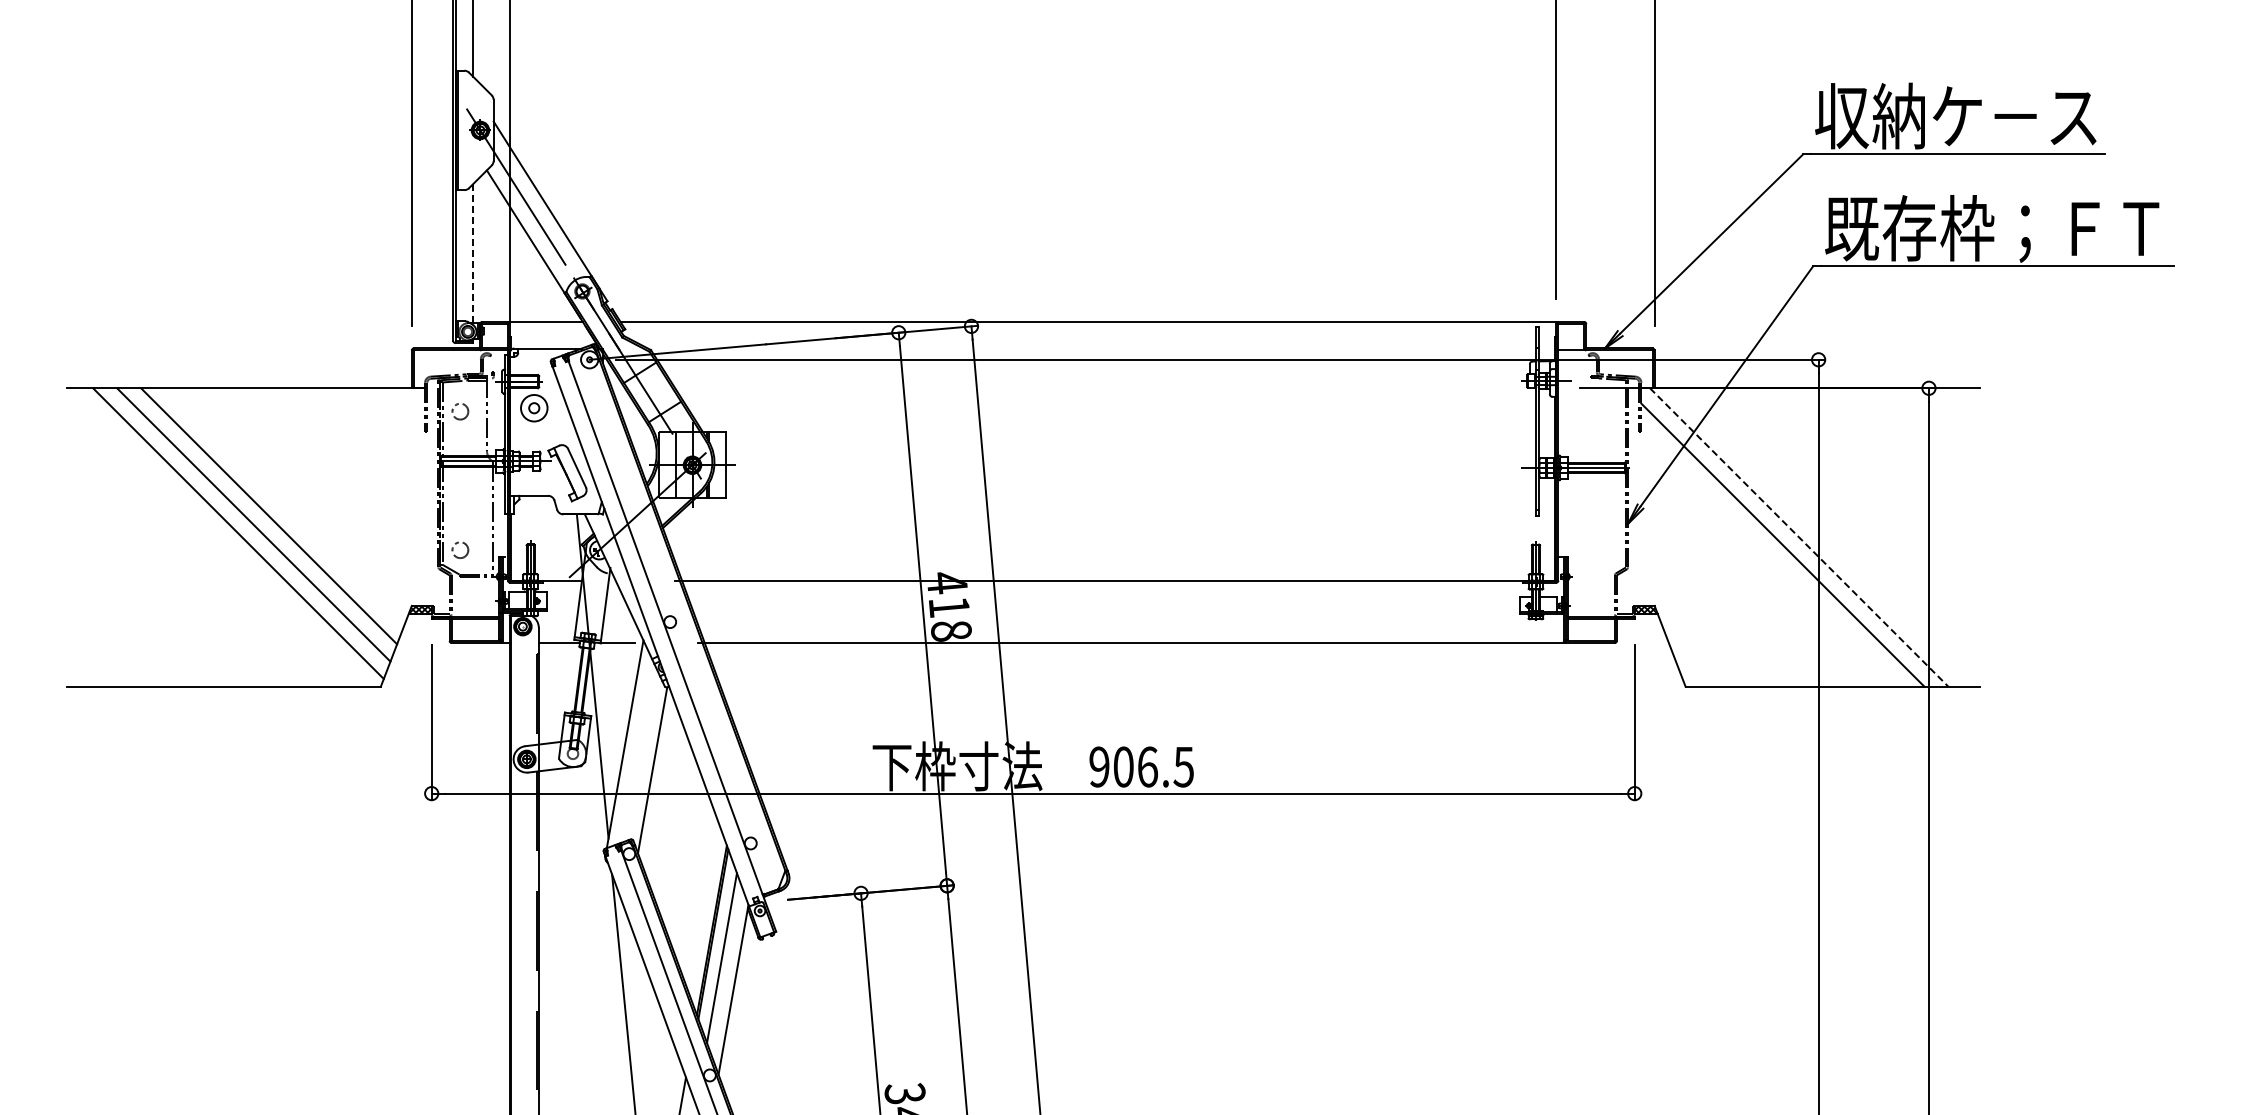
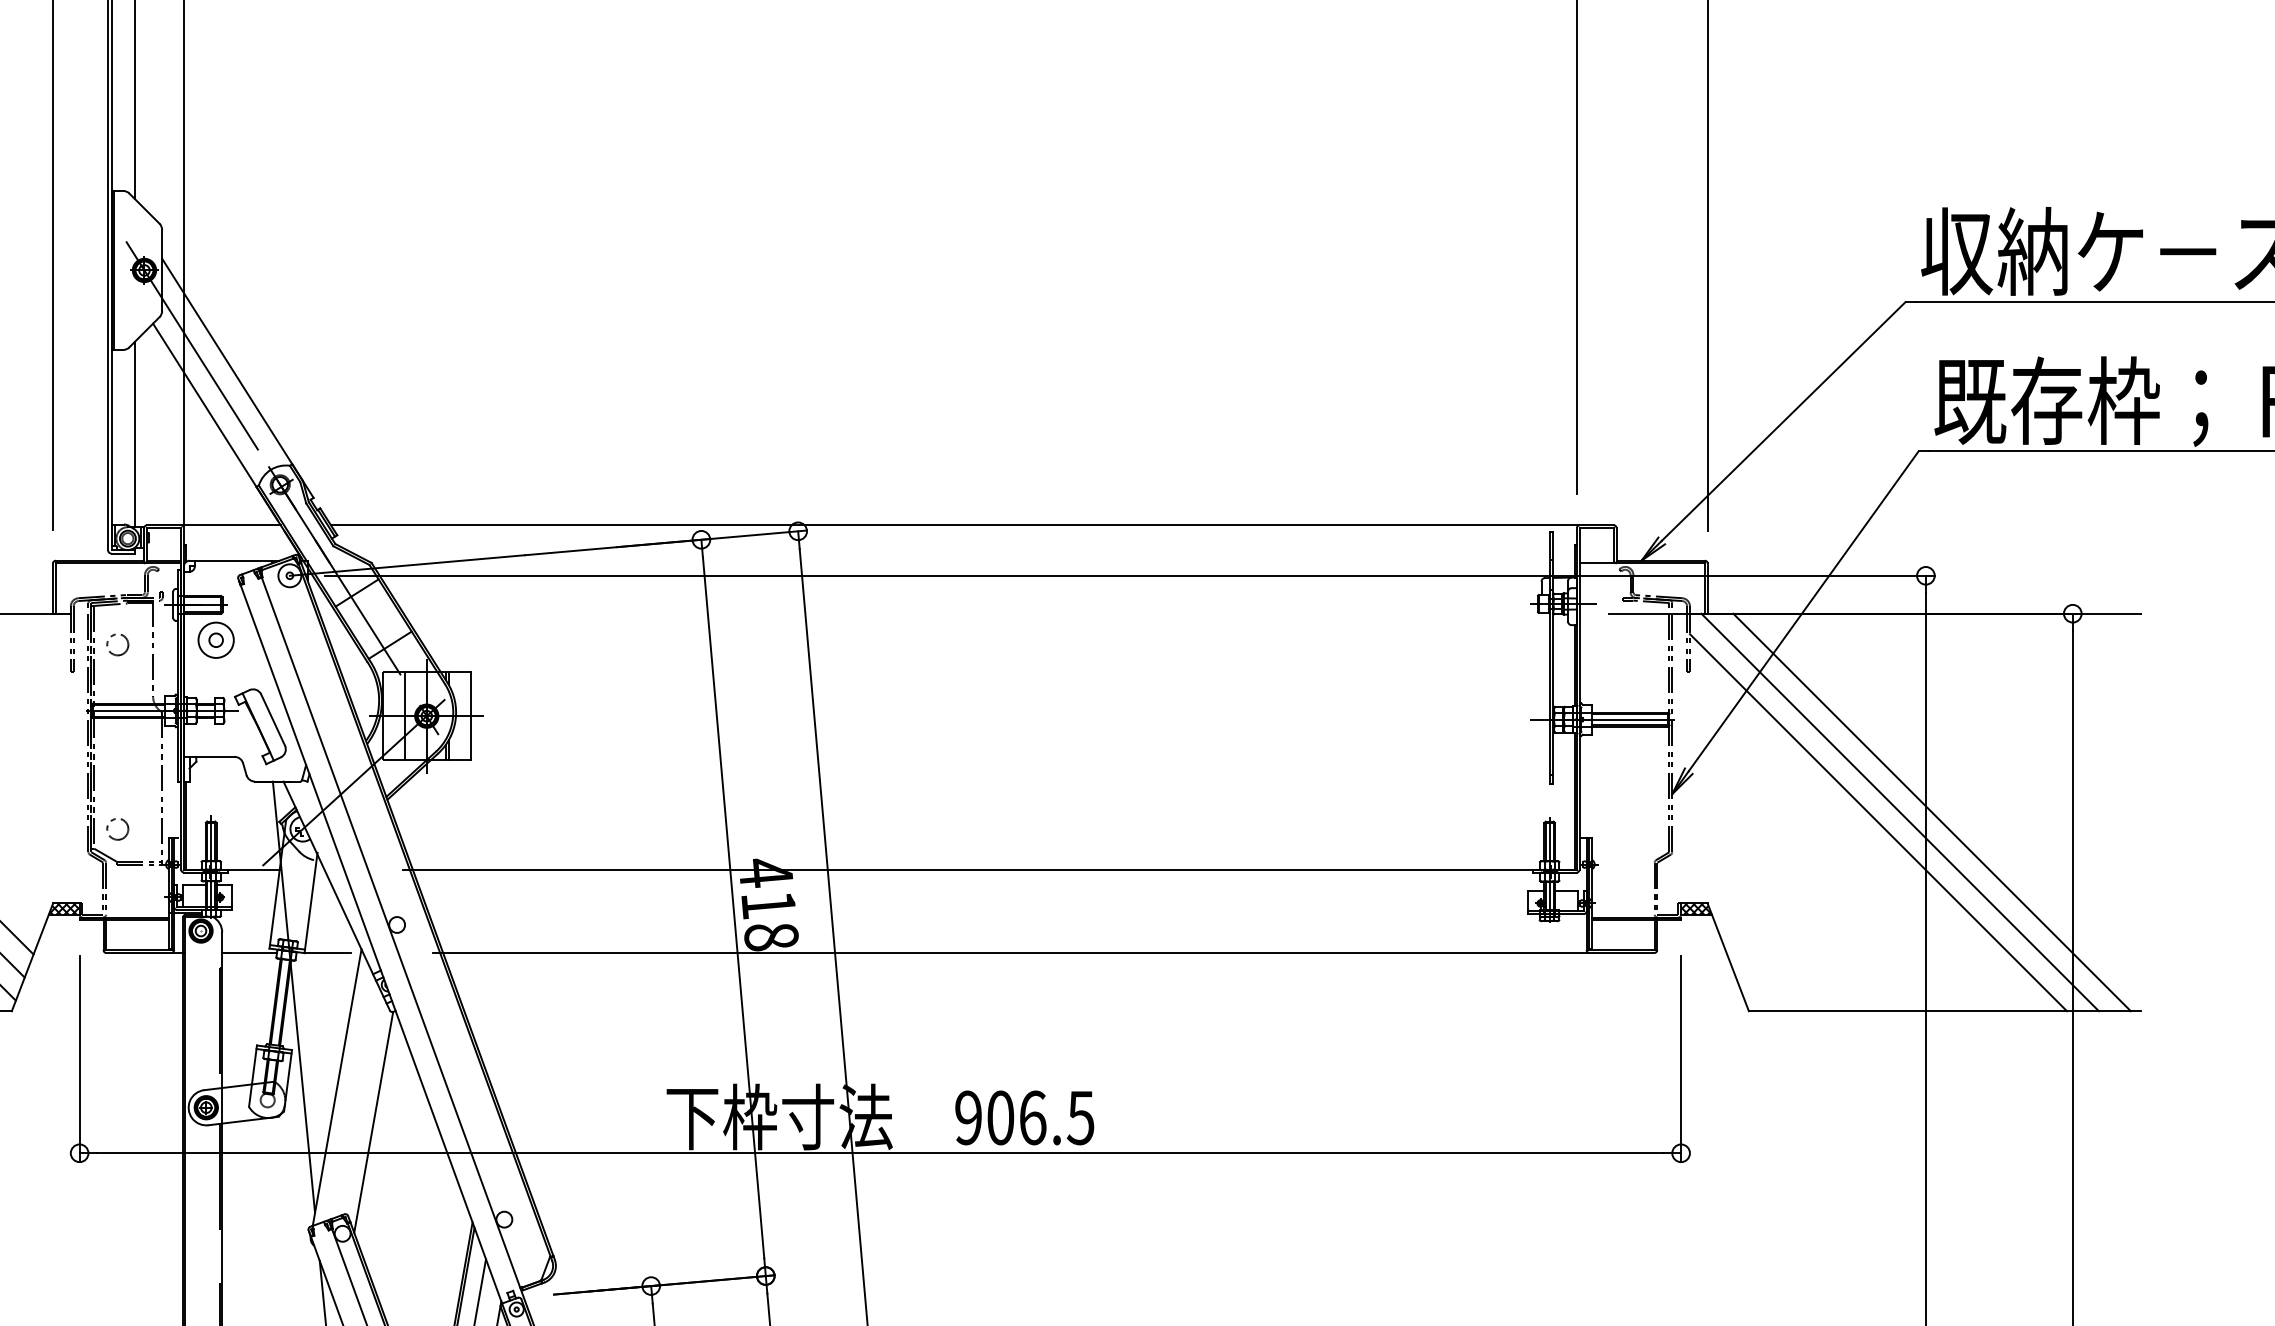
line: (472, 254) -> (133, 435), dashed -> solid
line: (1799, 537) -> (1900, 812), dashed -> solid
line: (1823, 537) -> (1932, 812), added

